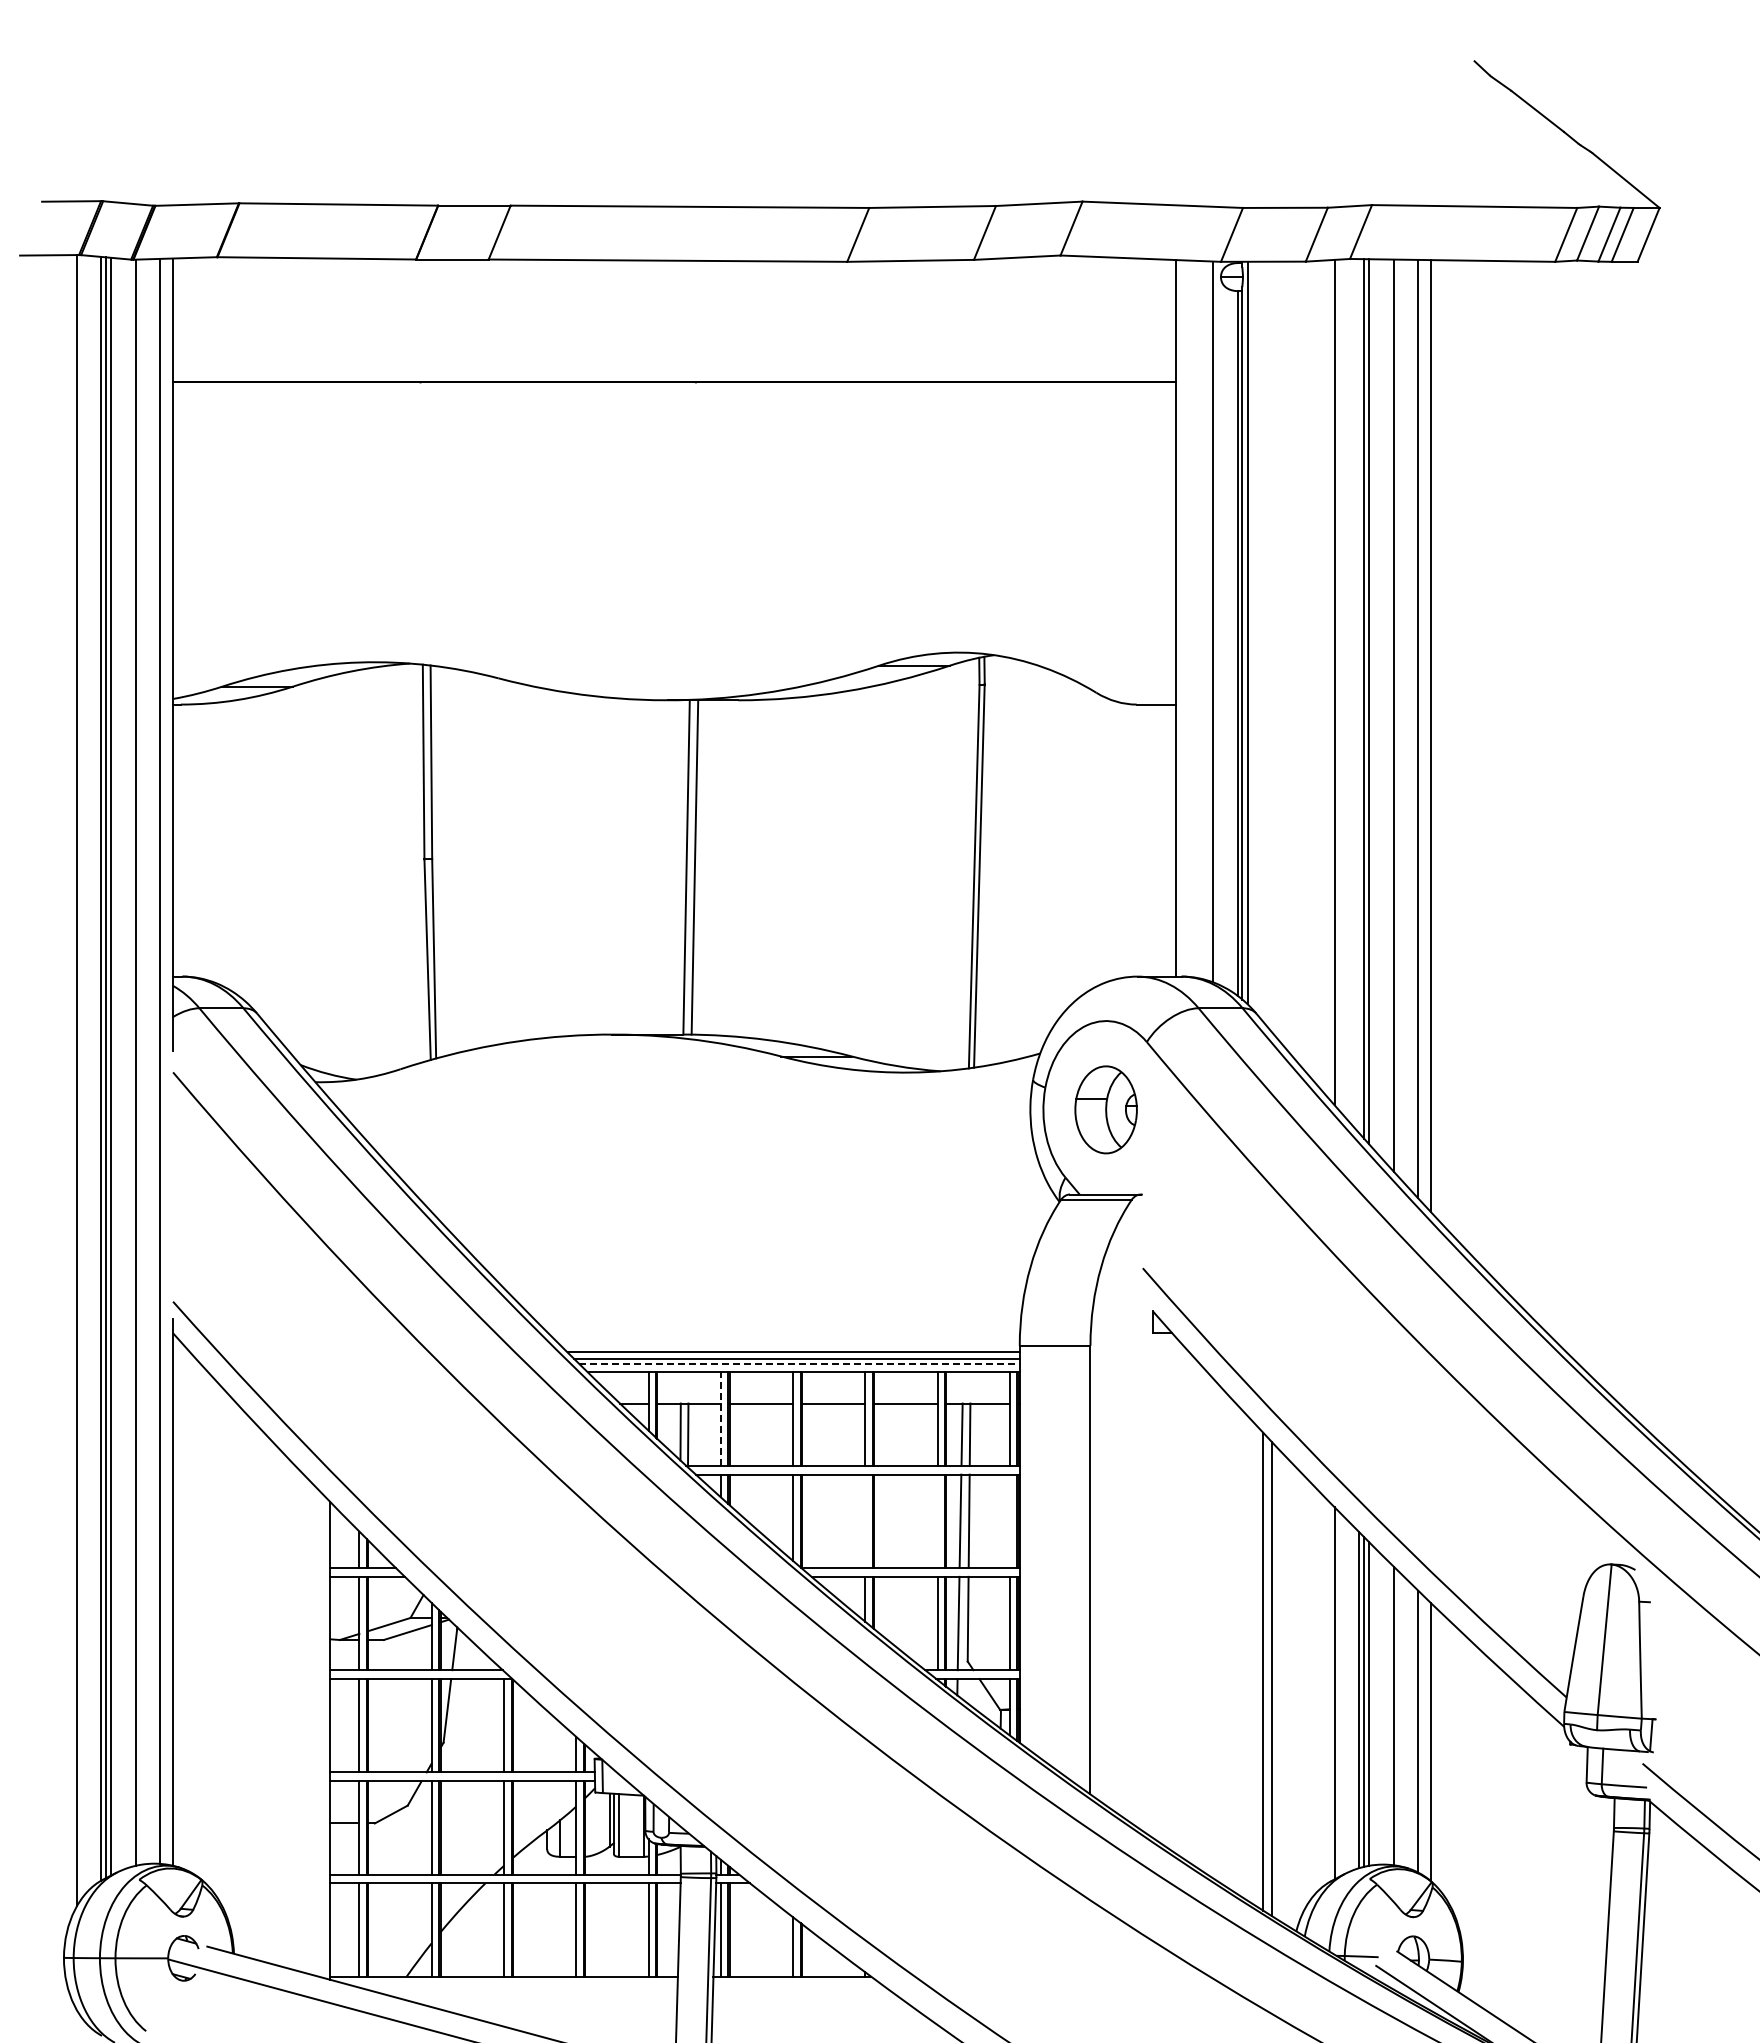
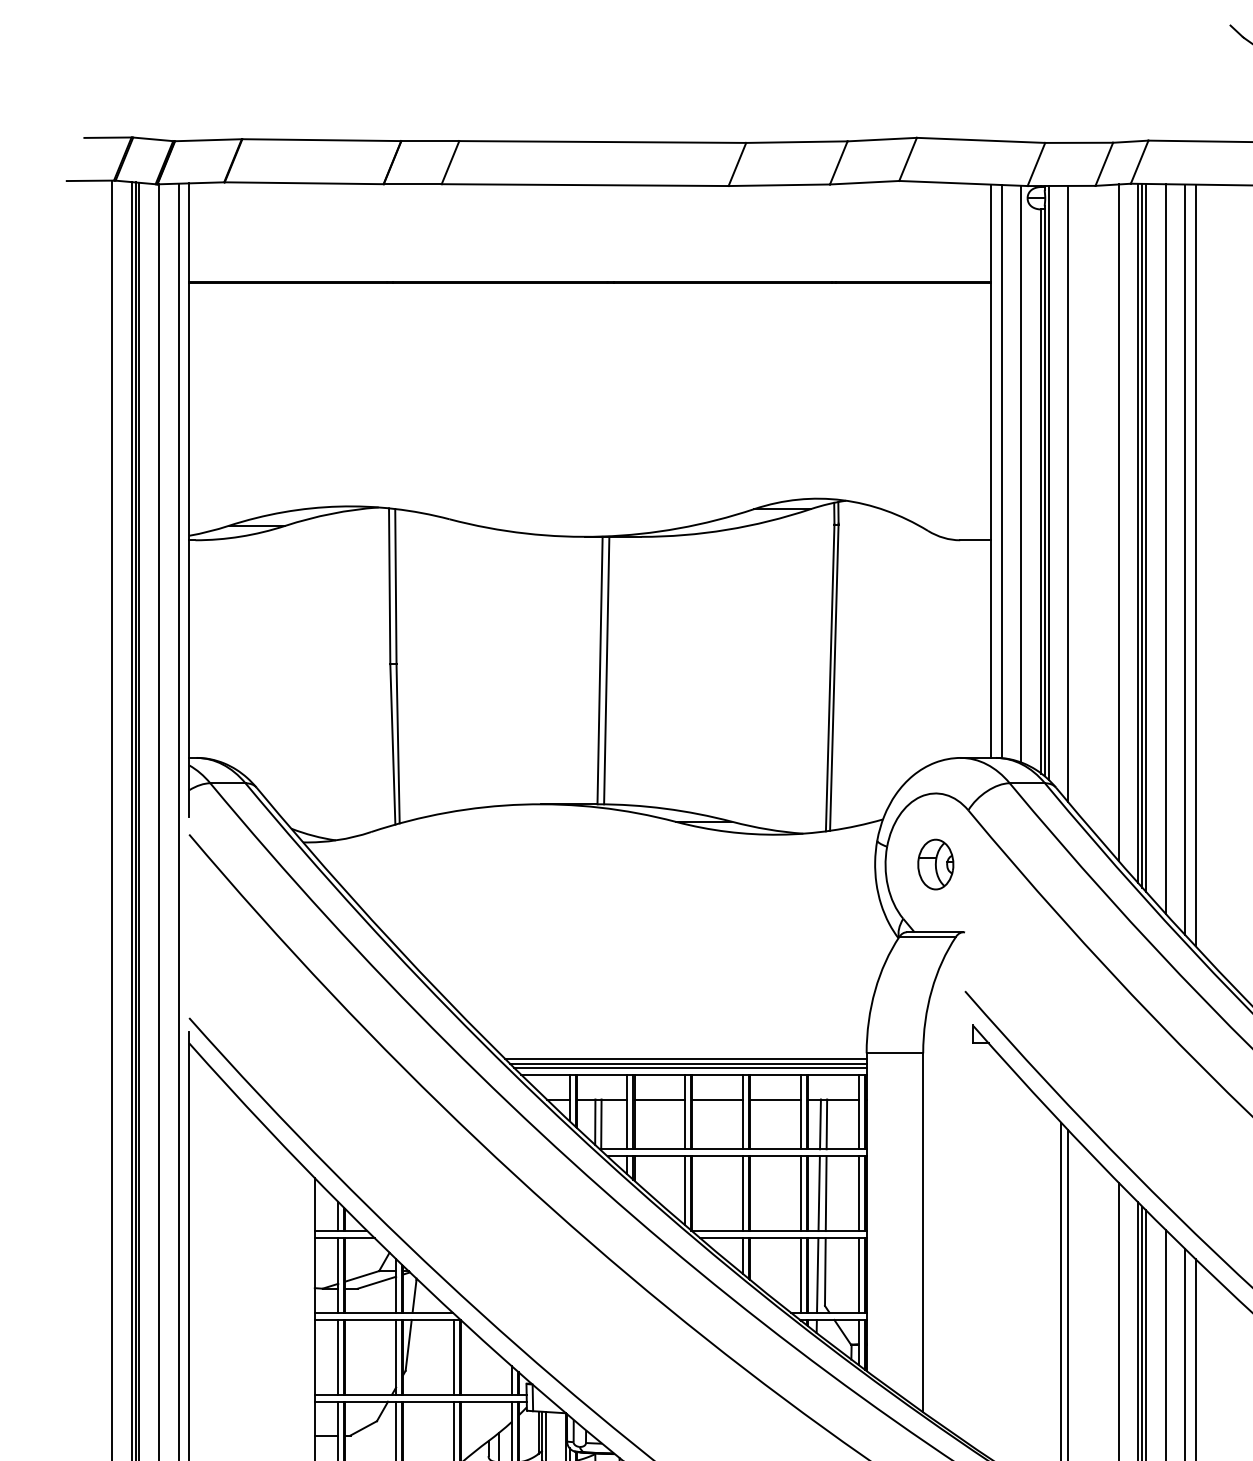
line: (1188, 618) -> (1001, 471), added
line: (1271, 646) -> (1068, 493), added
line: (1359, 696) -> (1138, 533), added
part: (1106, 1109) -> (936, 864), size x0.71
line: (799, 1363) -> (690, 1067), dashed -> solid
line: (720, 1419) -> (627, 1112), dashed -> solid
line: (865, 1520) -> (743, 1193), added
line: (937, 1520) -> (800, 1193), added
line: (1009, 1520) -> (858, 1193), added

